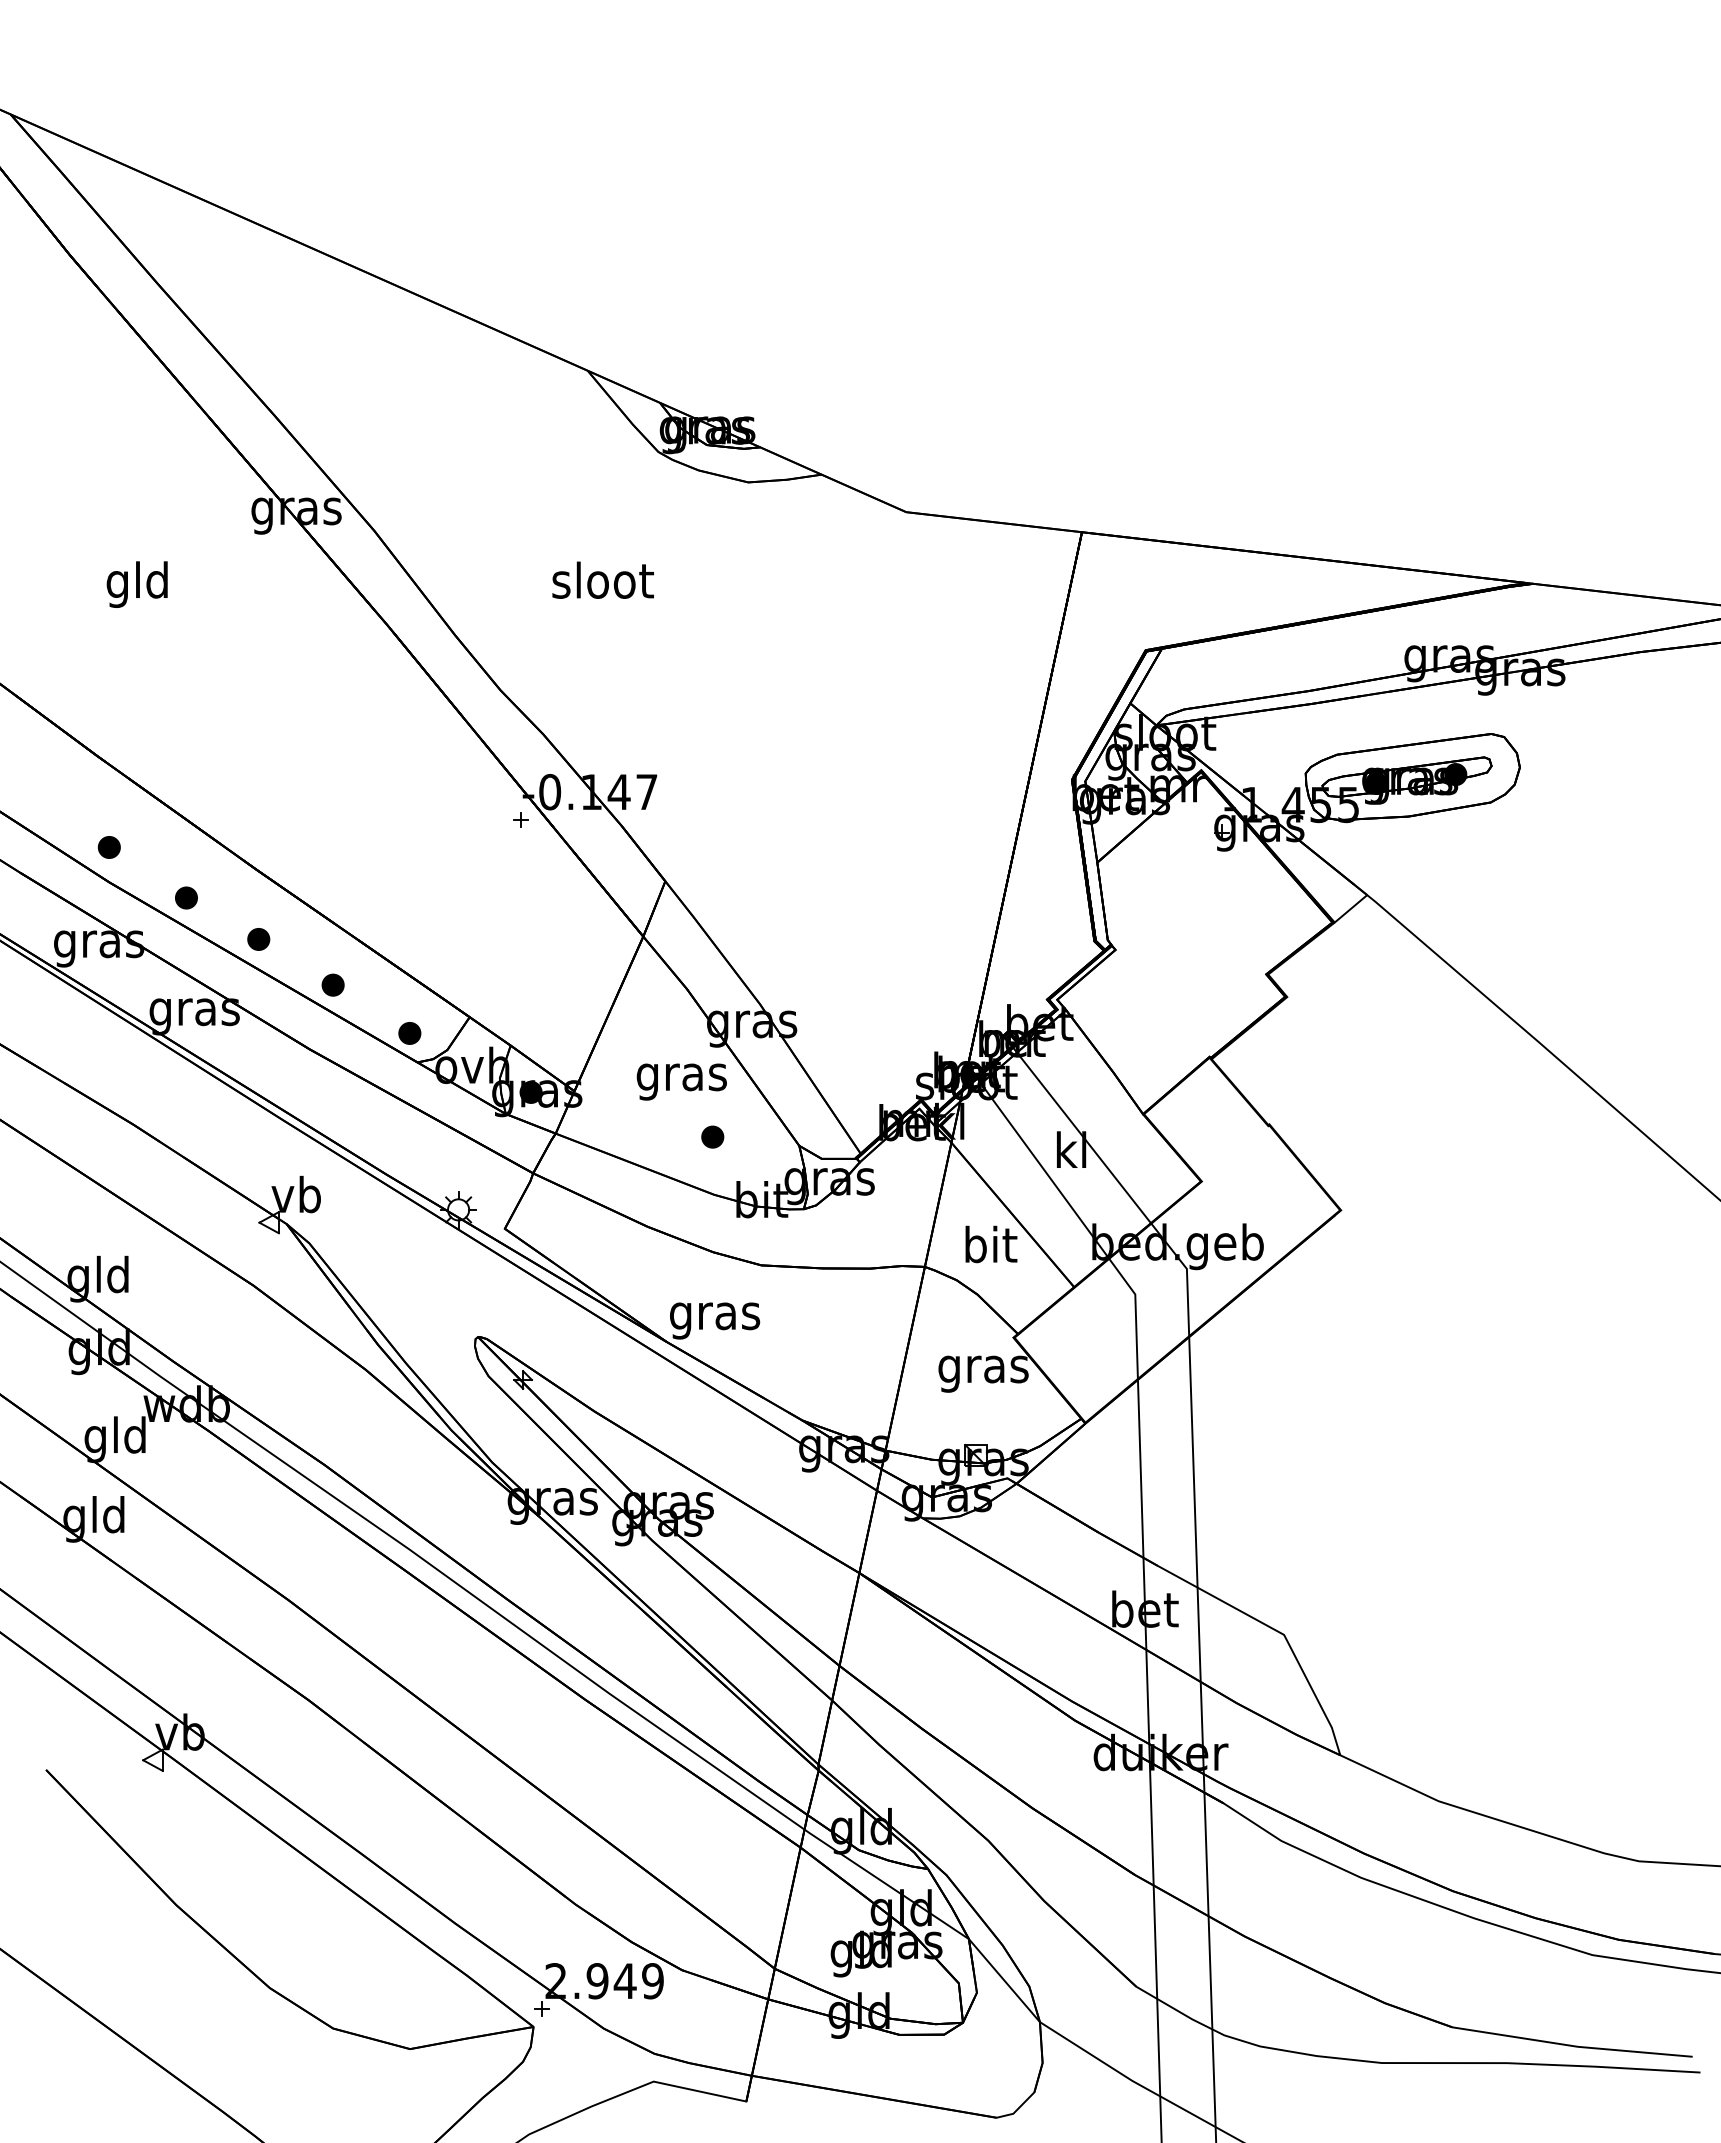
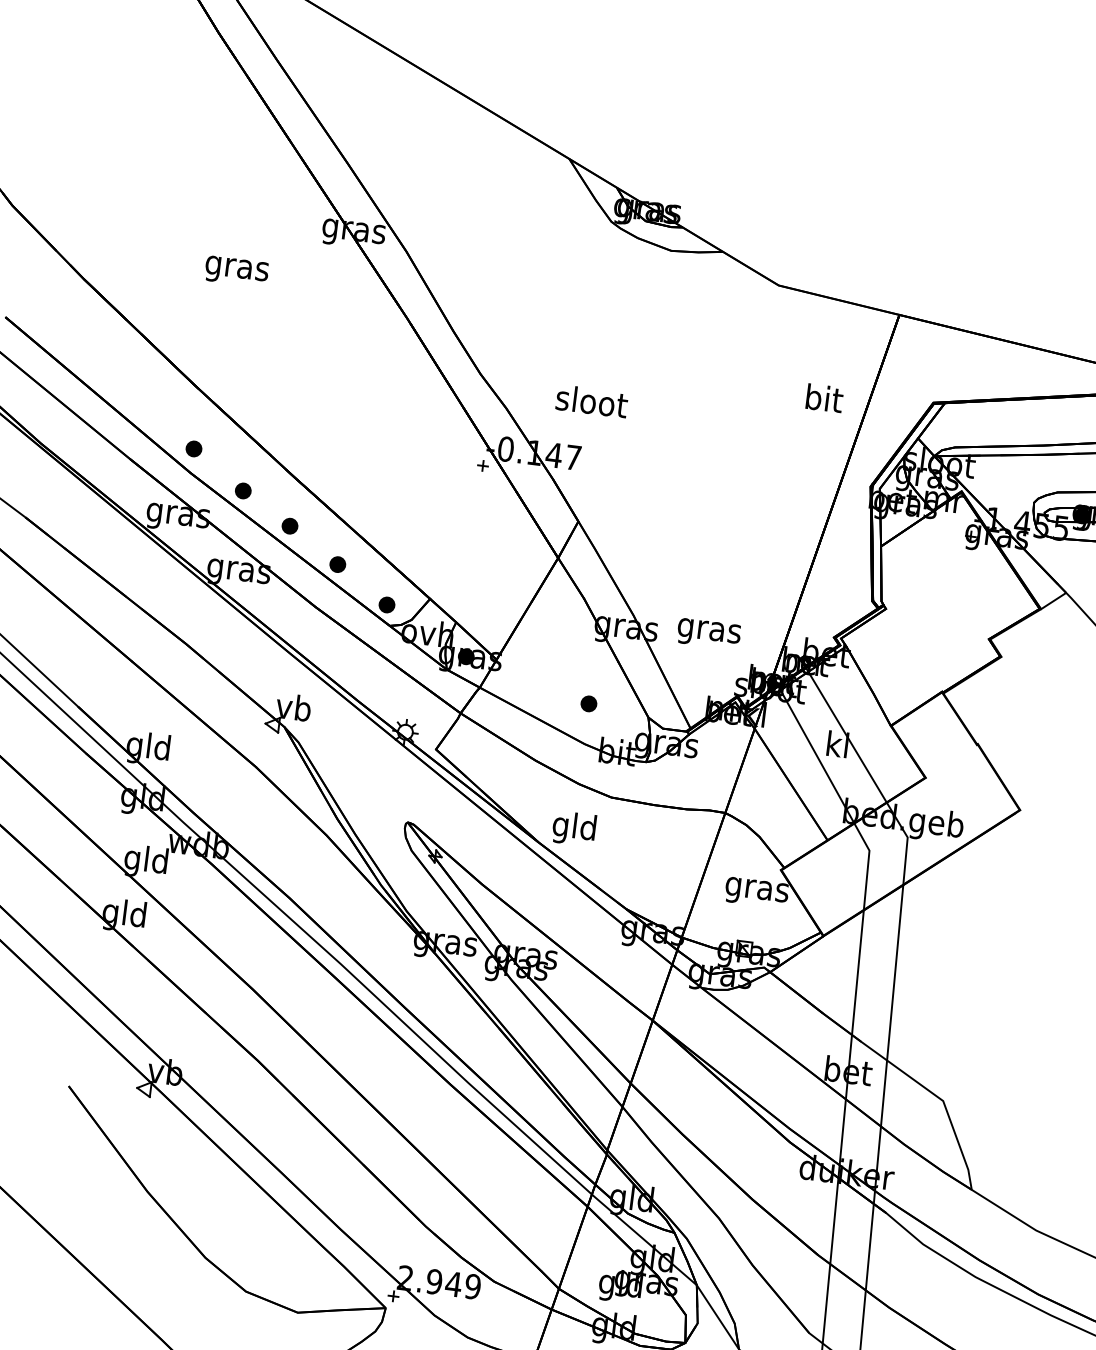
text: (602, 579) -> (591, 400), moved
text: (138, 584) -> (237, 268), gld -> gras
text: (681, 1081) -> (708, 633), moved
text: (991, 1244) -> (824, 398), moved
text: (715, 1315) -> (575, 828), gras -> gld

